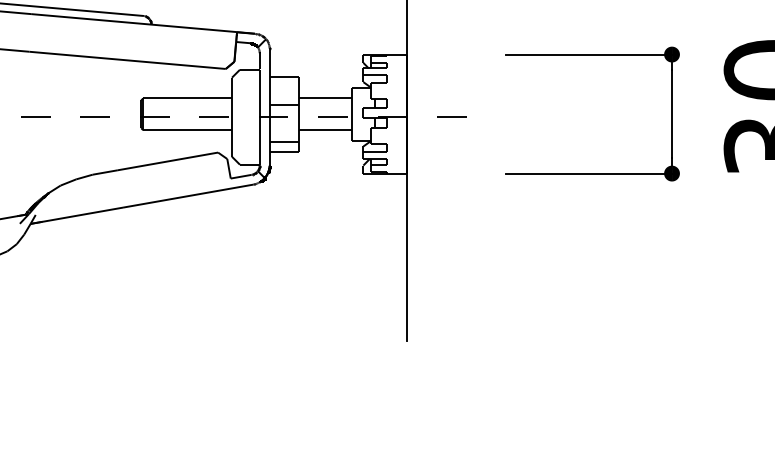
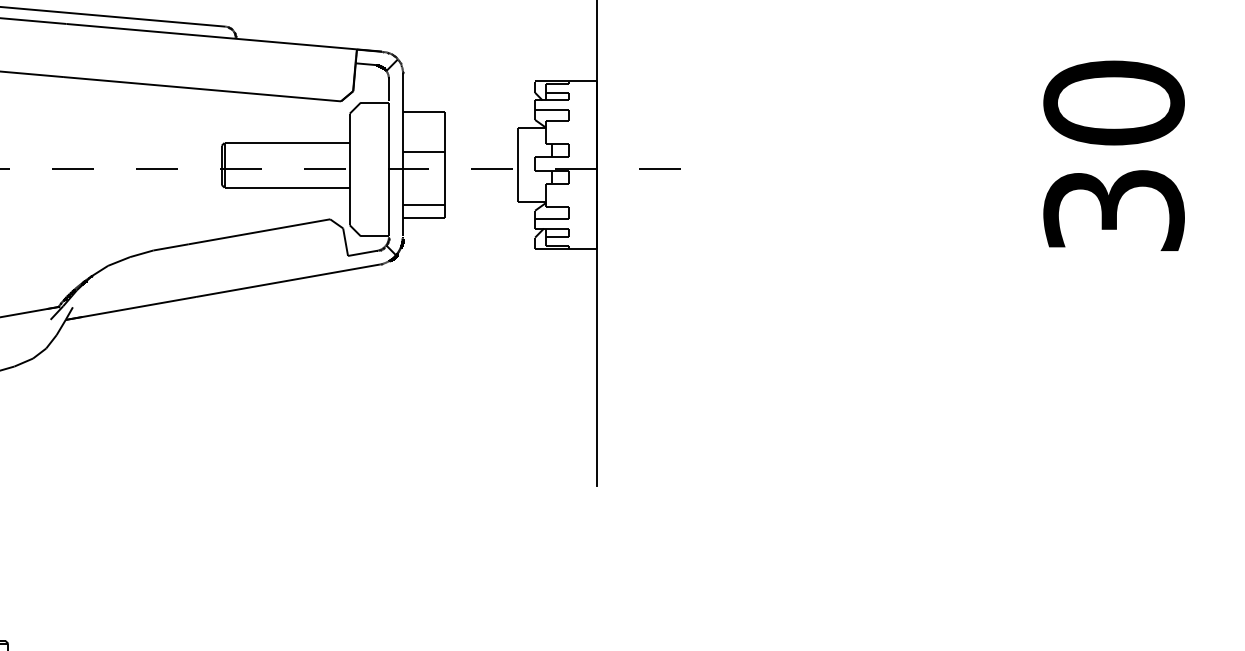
part: (592, 54) -> (858, 81), removed
line: (325, 98) -> (481, 142), removed
line: (325, 130) -> (481, 187), removed

